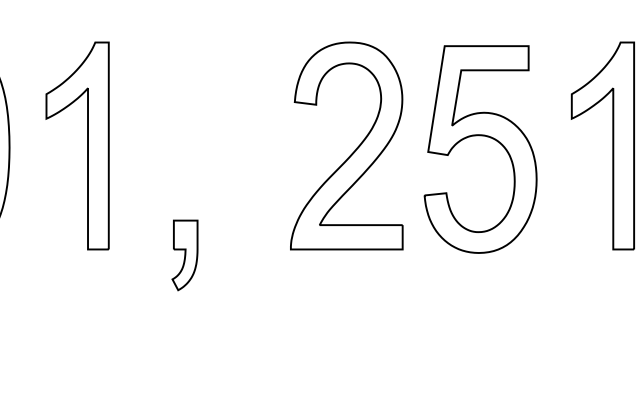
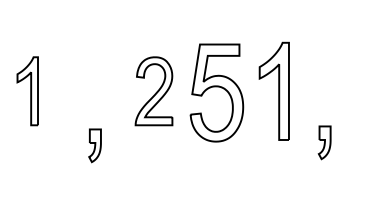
part: (77, 144) -> (27, 90), size x0.7
part: (345, 144) -> (153, 90), size x0.7
part: (183, 254) -> (94, 145), moved

